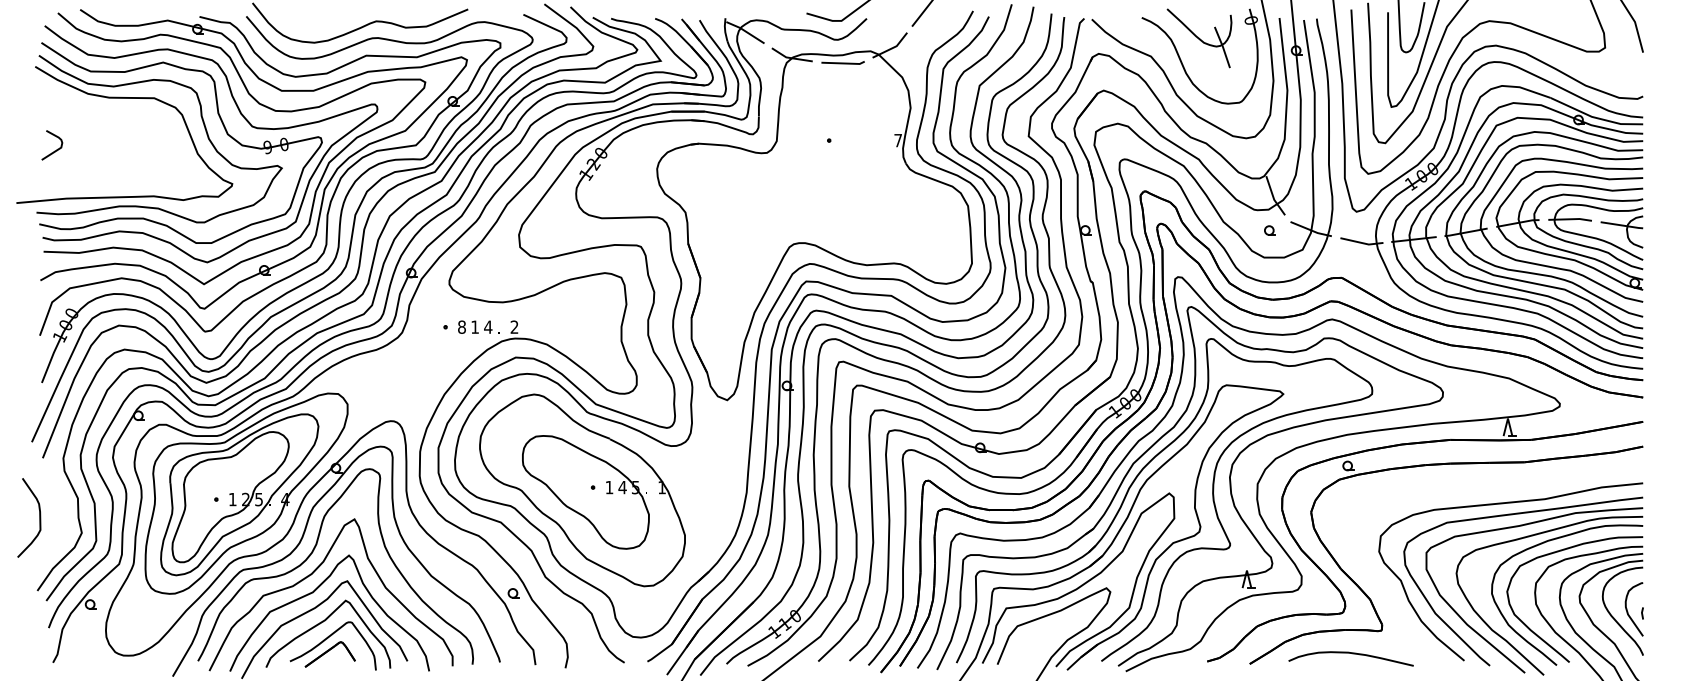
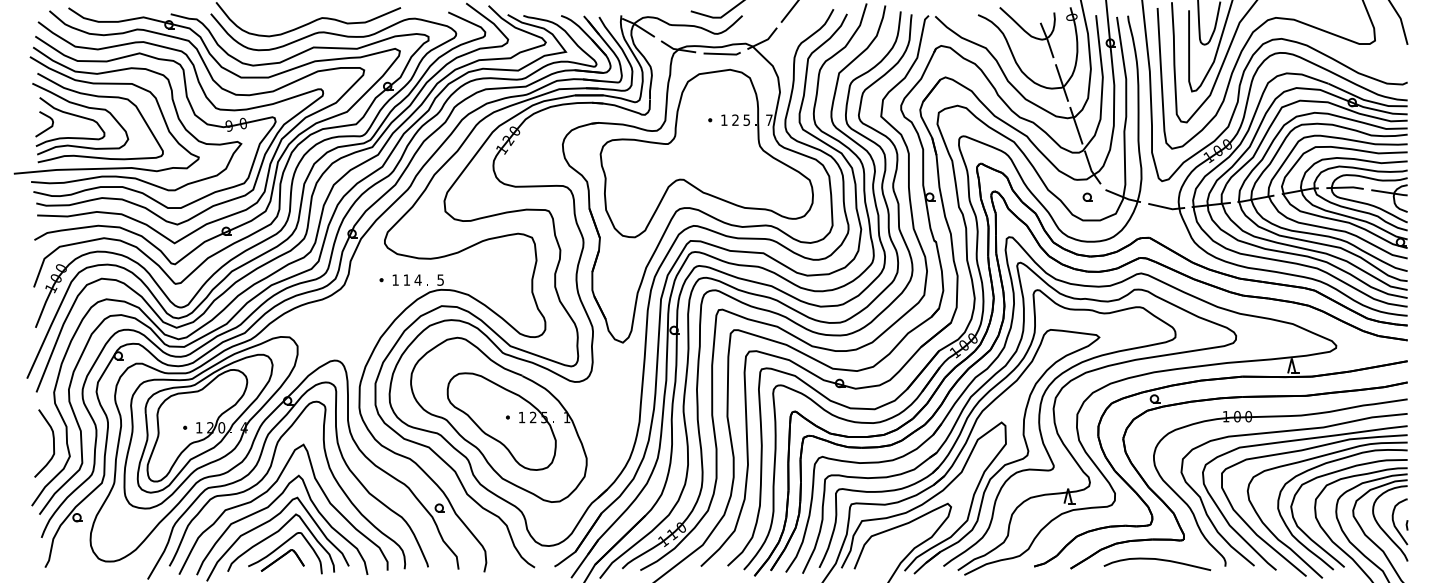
line: (1239, 96) -> (1061, 82), added
part: (114, 137) -> (97, 117), added
line: (1256, 146) -> (1076, 125), added
part: (824, 179) -> (706, 153), added
text: (461, 326) -> (395, 279), 8 -> 1
text: (514, 326) -> (440, 279), 2 -> 5
text: (622, 487) -> (533, 417), 4 -> 2
part: (1494, 487) -> (1280, 417), added
text: (259, 499) -> (222, 427), 5 -> 0
curve: (39, 517) -> (53, 443), moved

